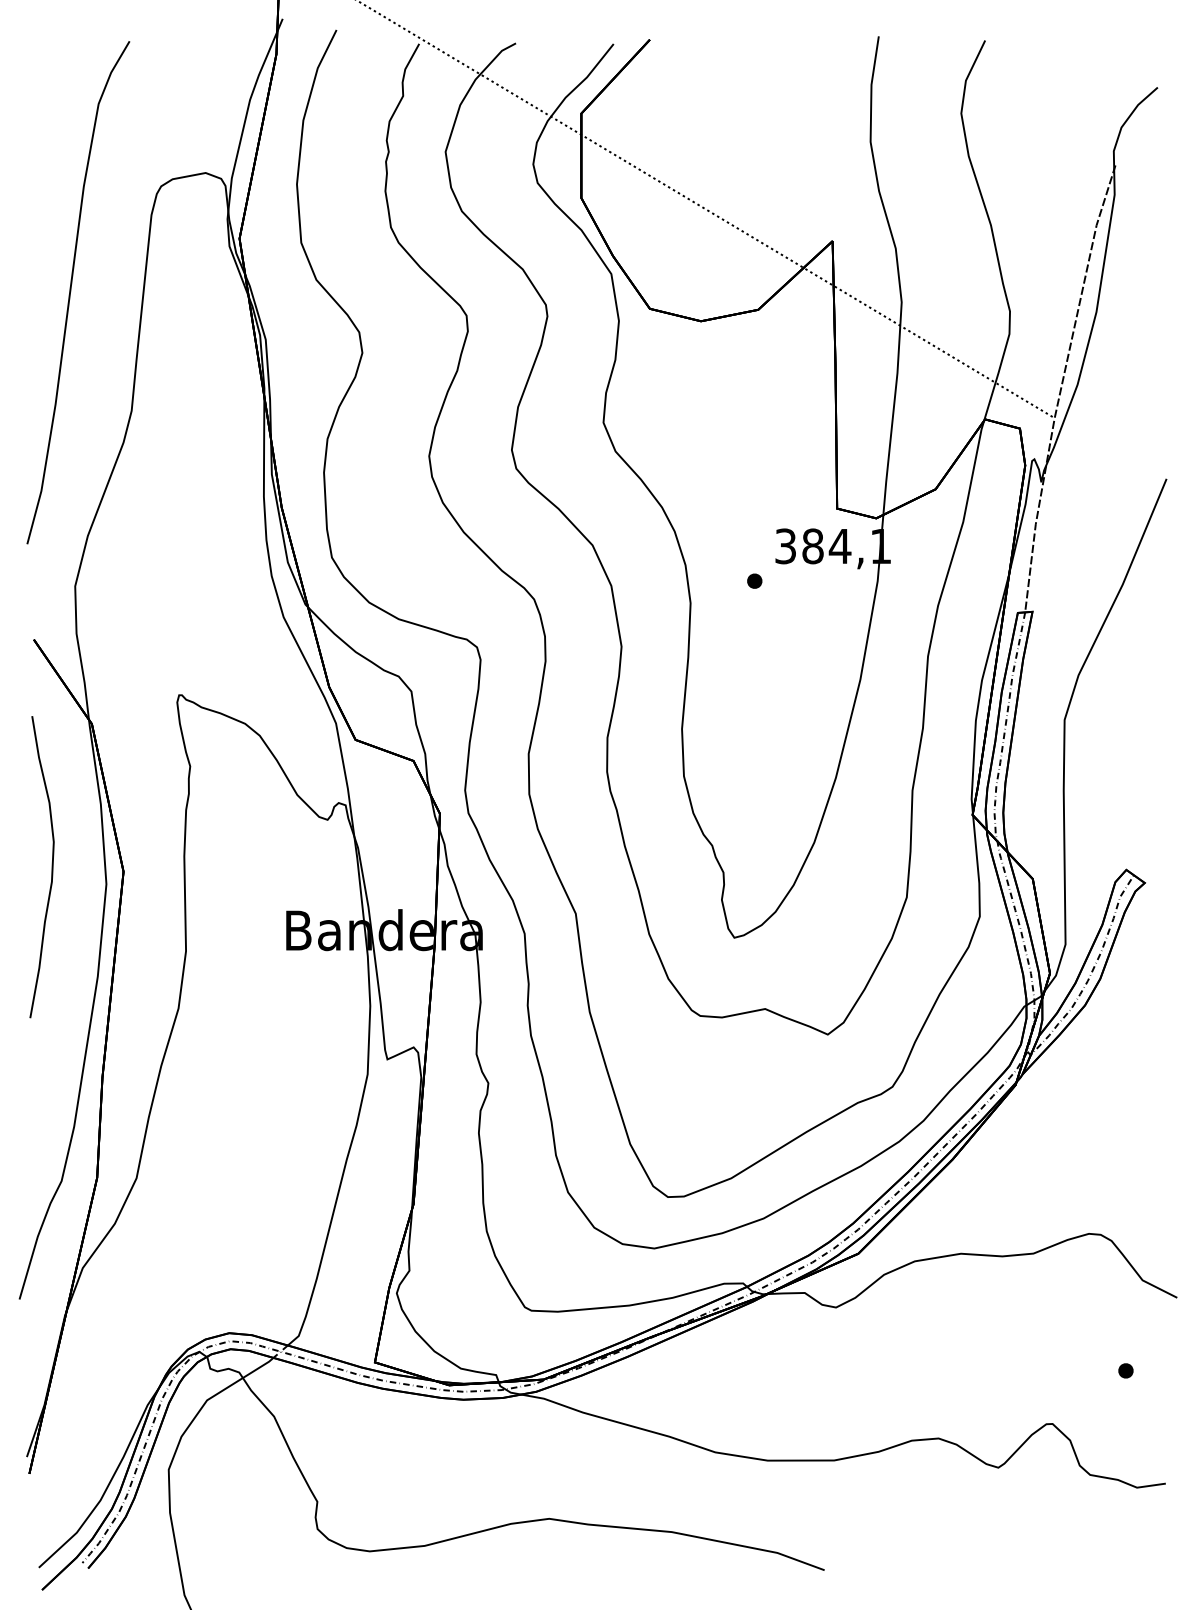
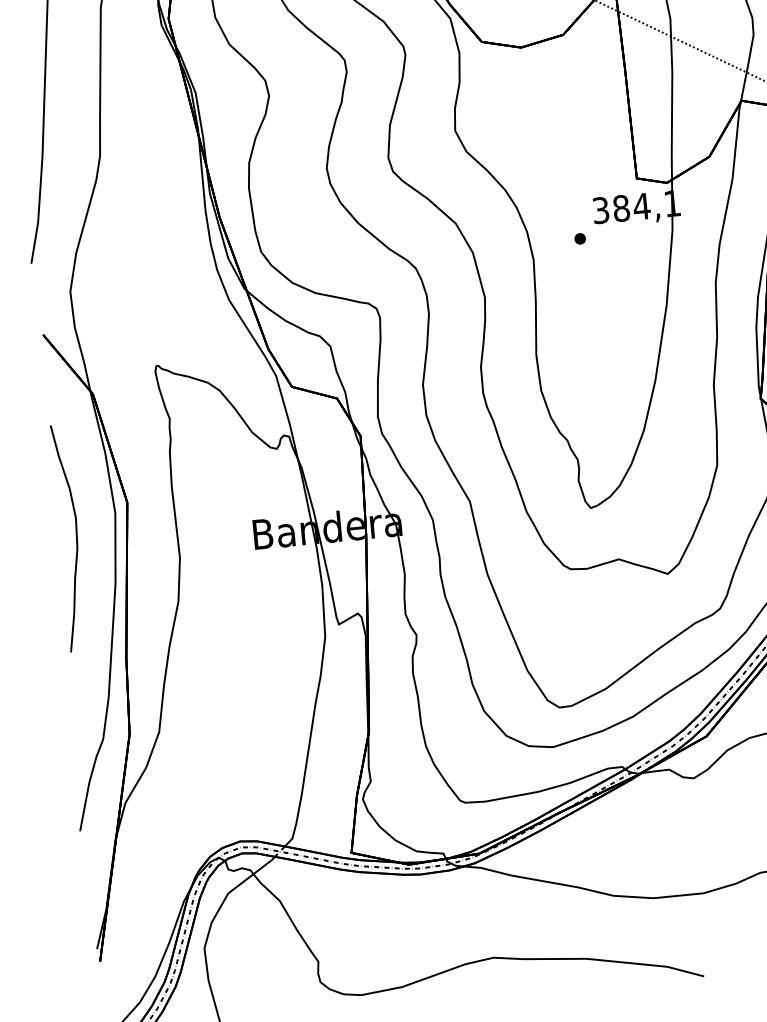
curve: (51, 867) -> (76, 537), moved

